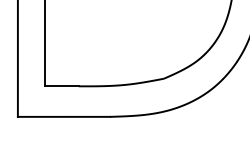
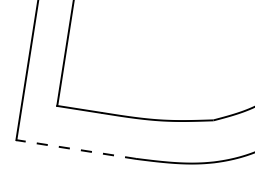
line: (63, 116) -> (75, 148), solid -> dashed

